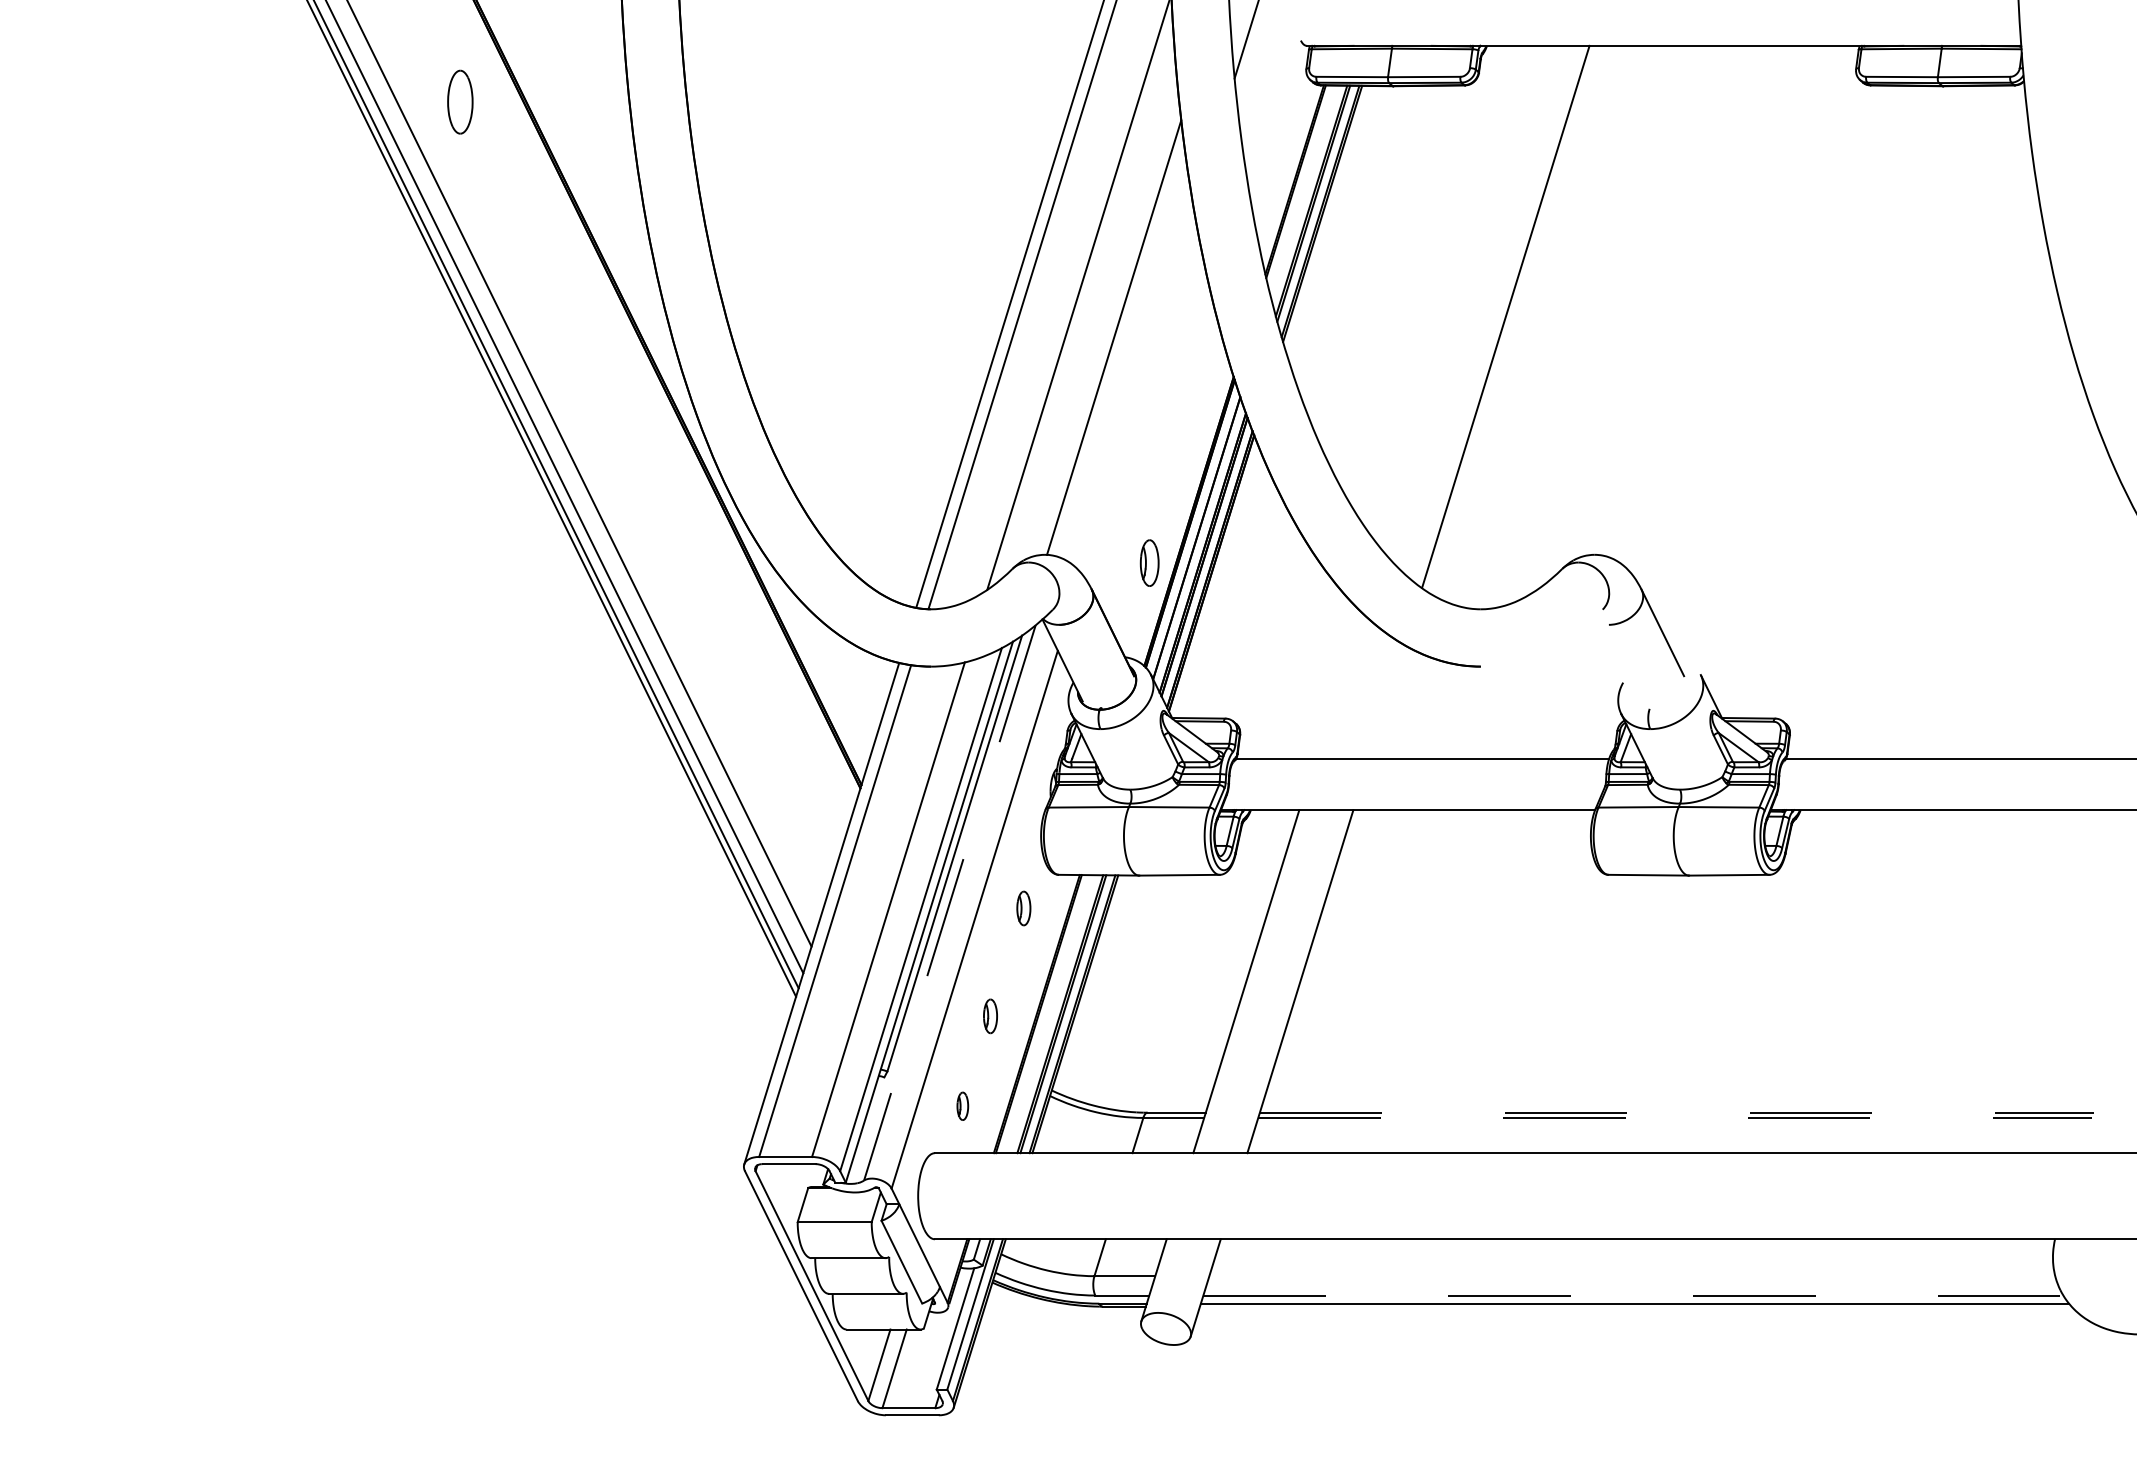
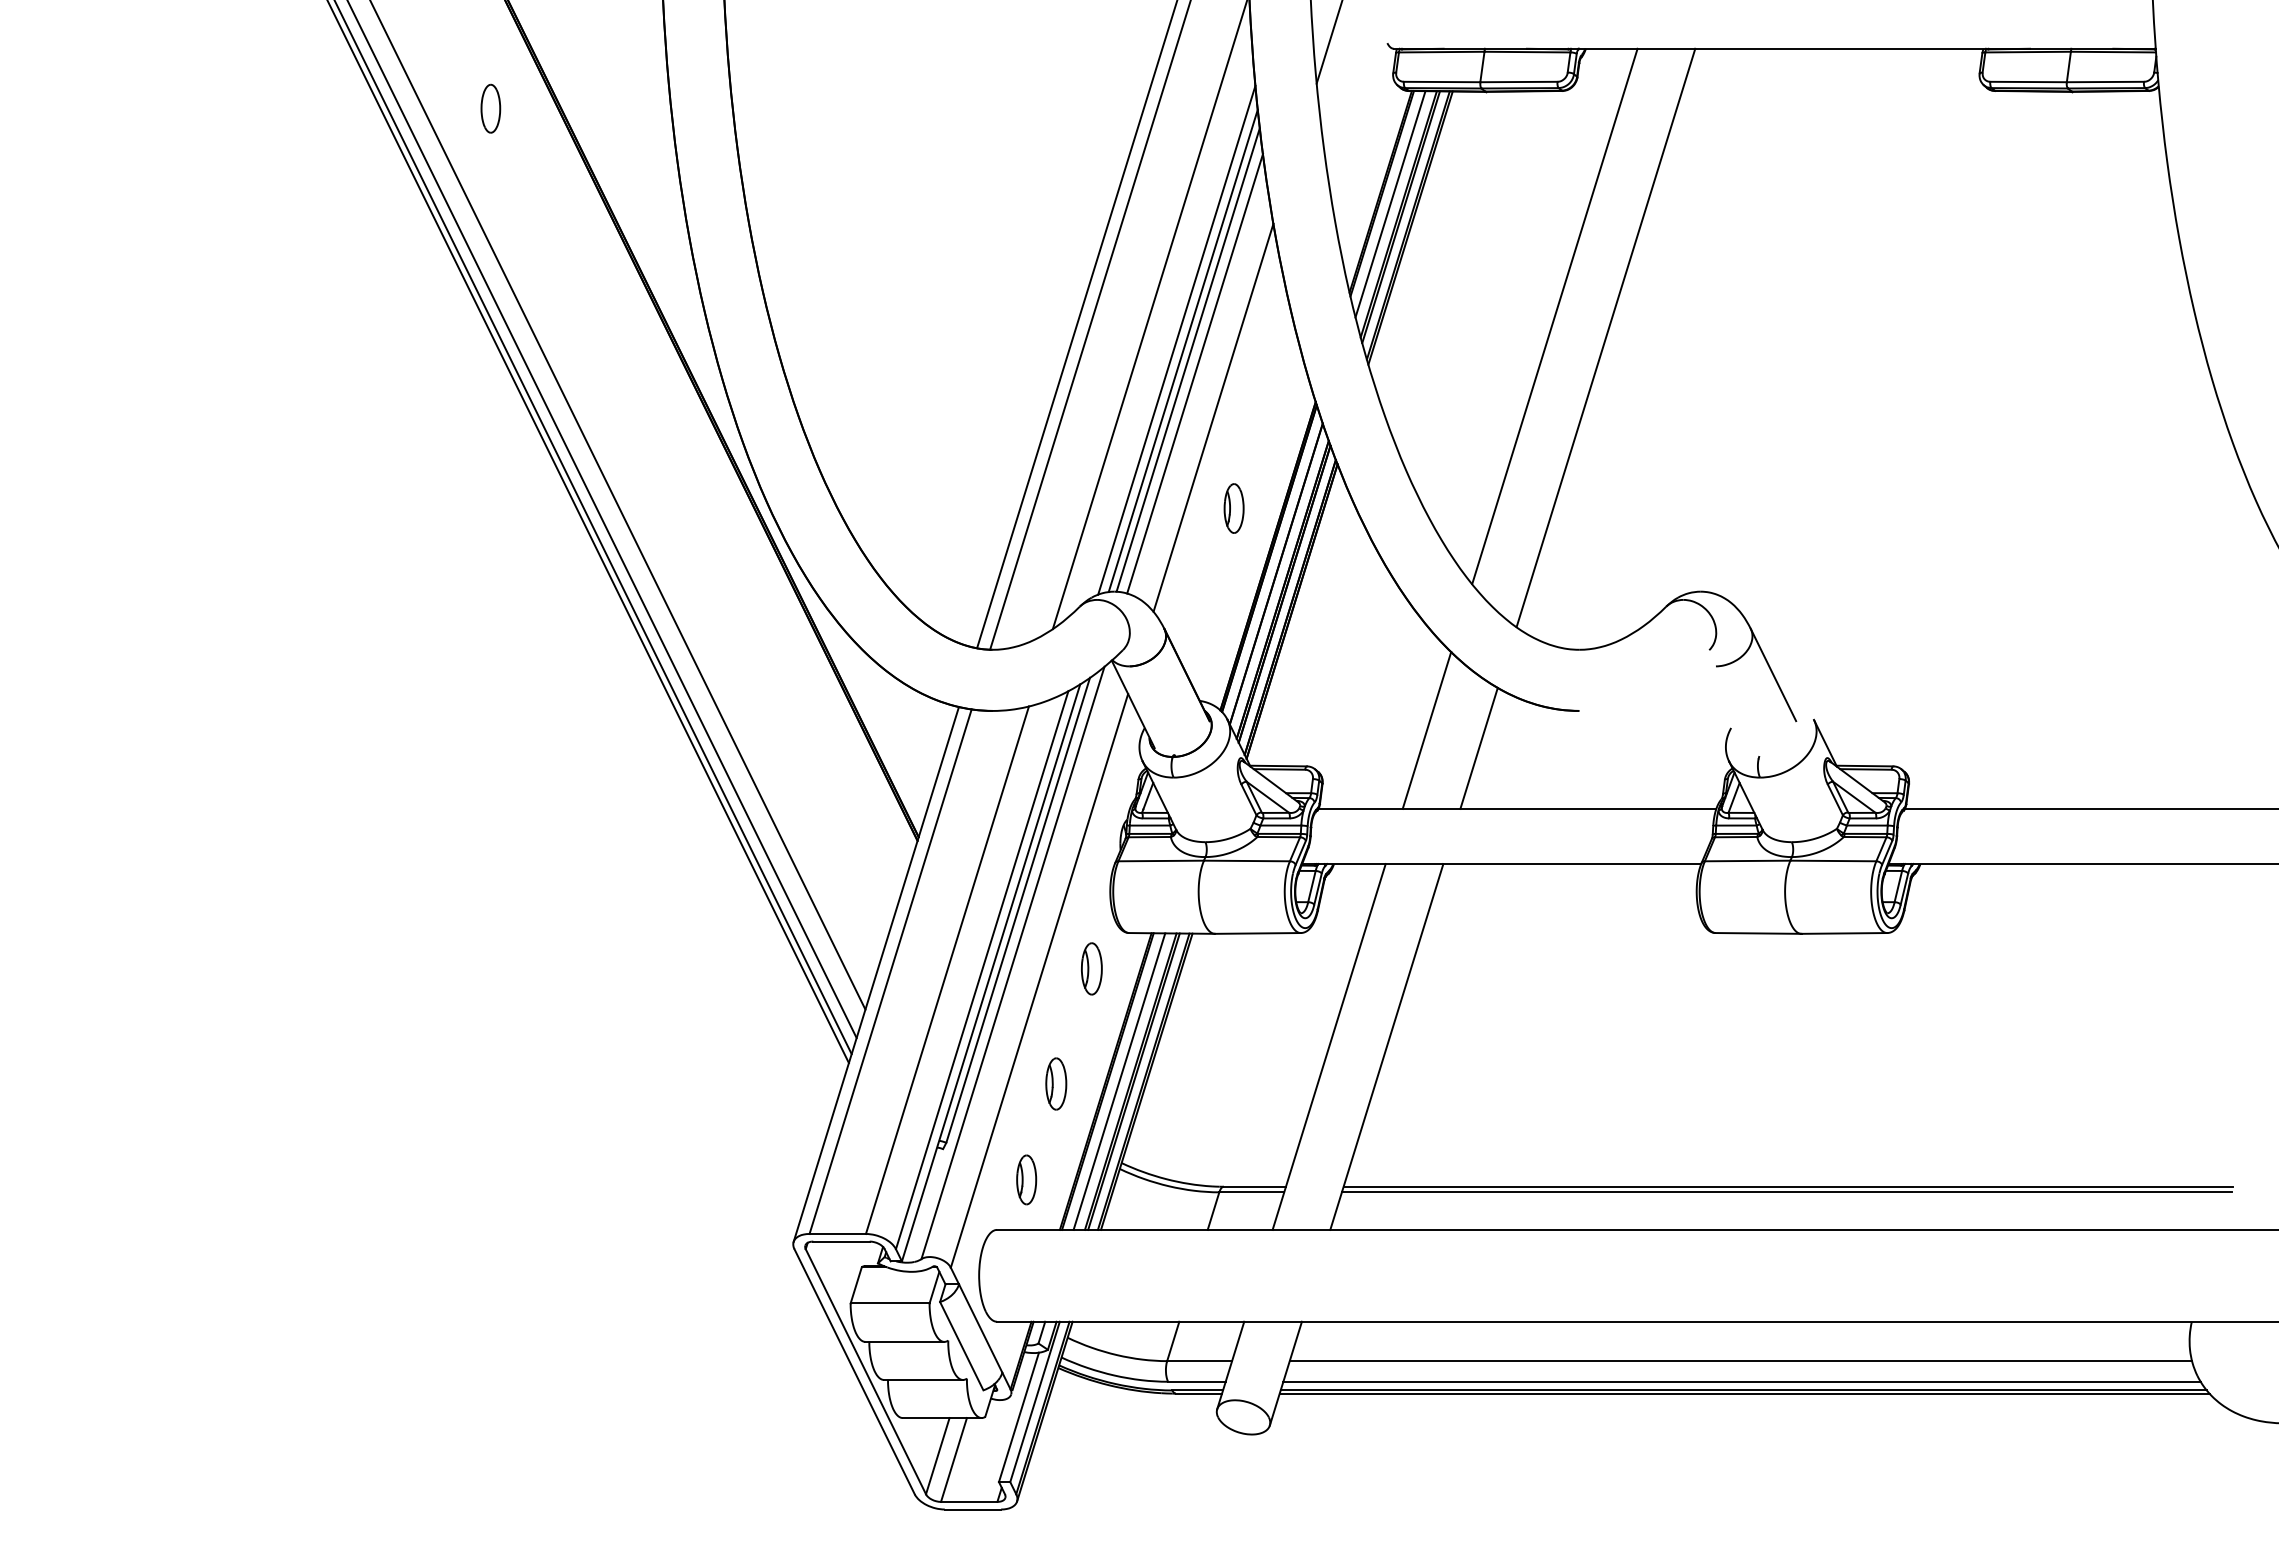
part: (460, 101) -> (490, 108), size x0.71
line: (1303, 191) -> (1390, 204), added
line: (1457, 296) -> (1554, 316), added
line: (1103, 318) -> (1176, 339), added
line: (1108, 328) -> (1182, 350), added
line: (1121, 350) -> (1195, 373), added
line: (1137, 391) -> (1213, 417), added
part: (1149, 563) -> (1233, 508), moved
line: (1337, 684) -> (1426, 730), added
line: (1386, 700) -> (1478, 747), added
line: (949, 903) -> (1012, 963), dashed -> solid
part: (1023, 908) -> (1091, 968), size x1.43
line: (1049, 1014) -> (1119, 1081), added
part: (990, 1015) -> (1056, 1083), size x1.43
part: (962, 1105) -> (1026, 1179), size x1.67
line: (1676, 1112) -> (1788, 1186), dashed -> solid
line: (1675, 1118) -> (1786, 1192), dashed -> solid
line: (1631, 1276) -> (1740, 1361), added
line: (1633, 1295) -> (1742, 1381), dashed -> solid
line: (1635, 1306) -> (1744, 1393), added

